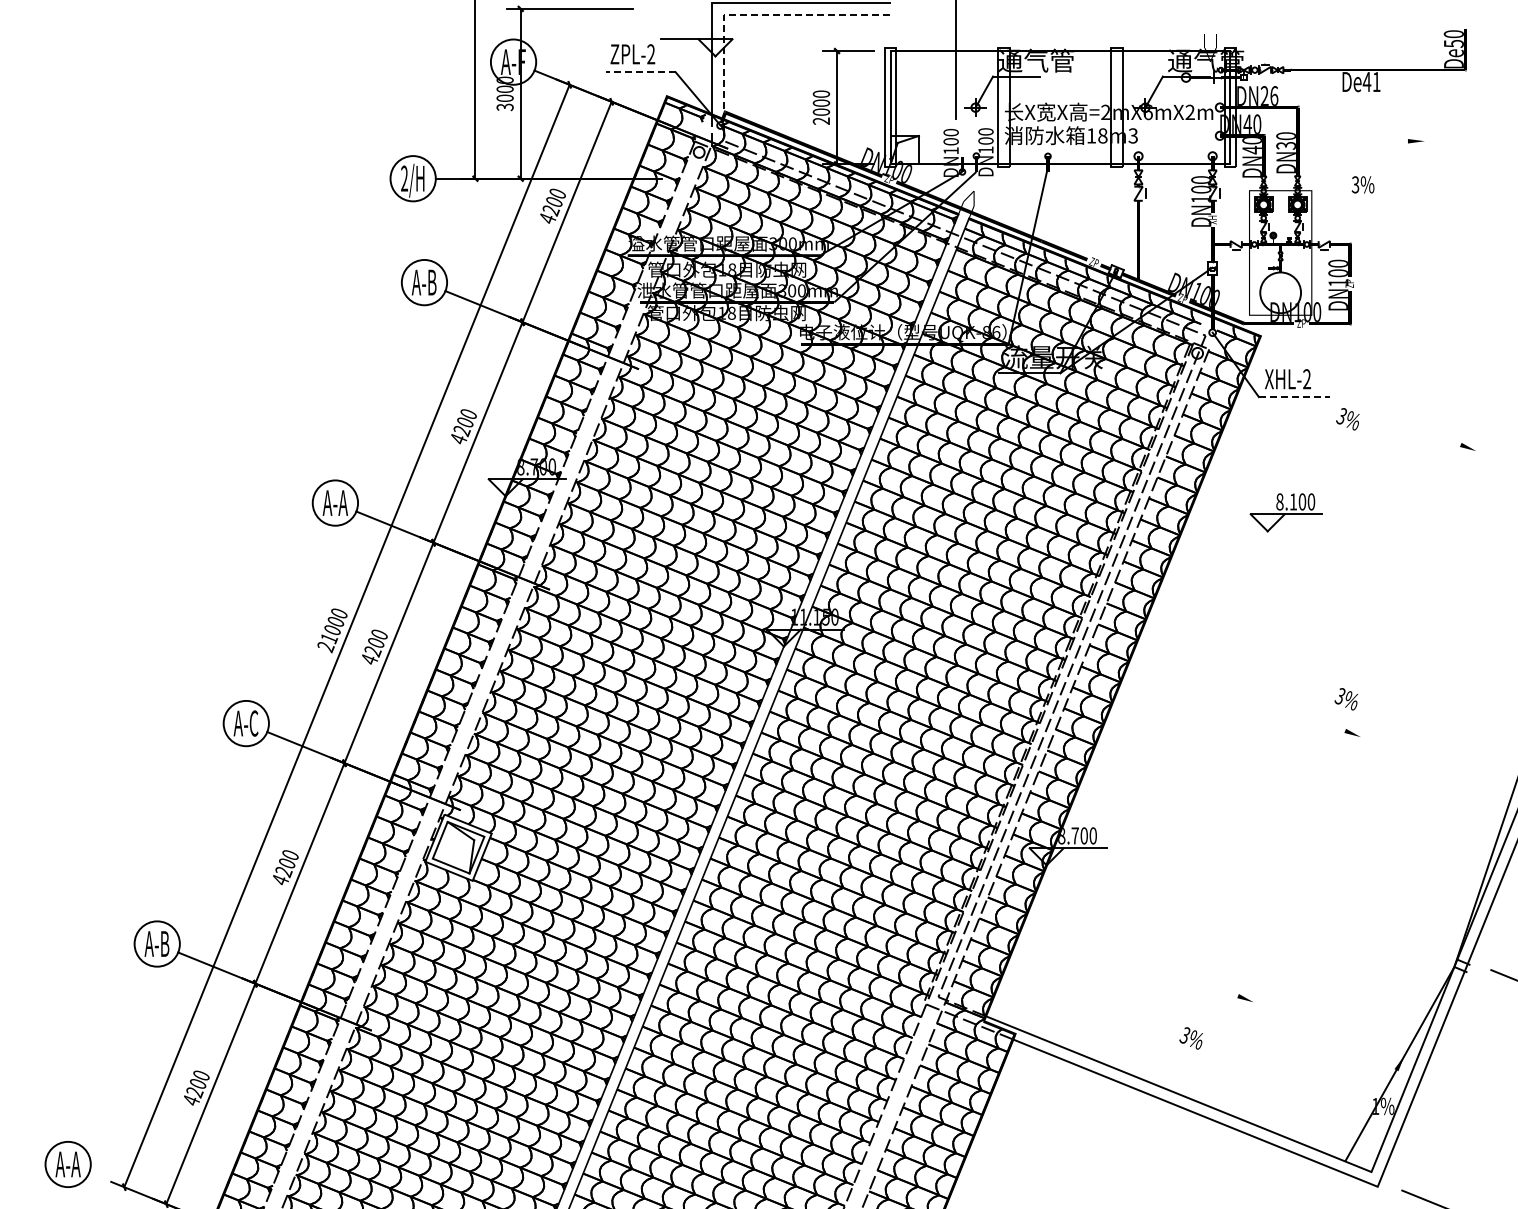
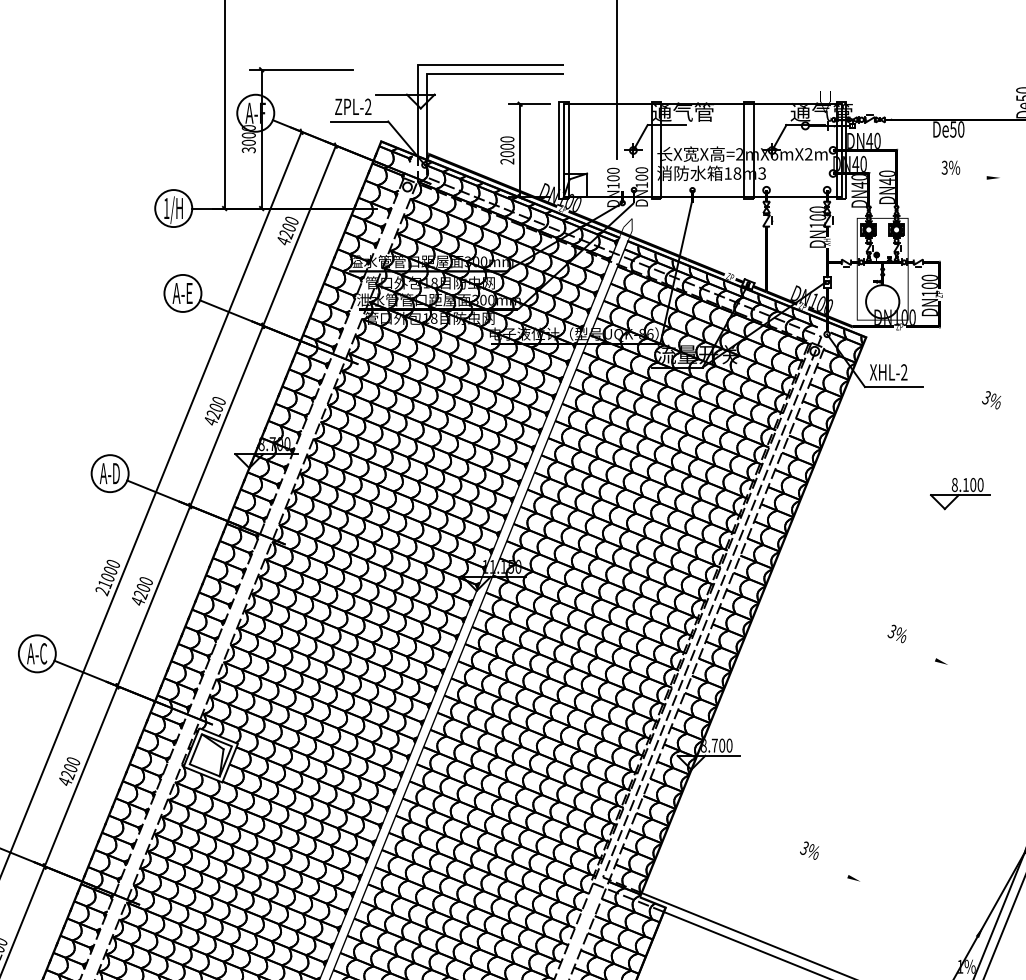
line: (754, 14) -> (452, 74), dashed -> solid
line: (640, 72) -> (359, 121), dashed -> solid
text: (1371, 81) -> (956, 129), De41 -> De50
text: (1269, 95) -> (873, 140), DN26 -> DN40
text: (1285, 145) -> (886, 181), DN30 -> DN40
text: (404, 178) -> (166, 208), 2/H -> 1/H
text: (1362, 184) -> (950, 167), moved
text: (425, 282) -> (183, 293), A-B -> A-E
line: (1294, 397) -> (894, 387), dashed -> solid
text: (1347, 419) -> (991, 400), moved
text: (335, 502) -> (110, 473), A-A -> A-D
part: (1285, 512) -> (959, 493), moved
text: (1345, 699) -> (896, 634), moved
text: (1190, 1038) -> (809, 850), moved

